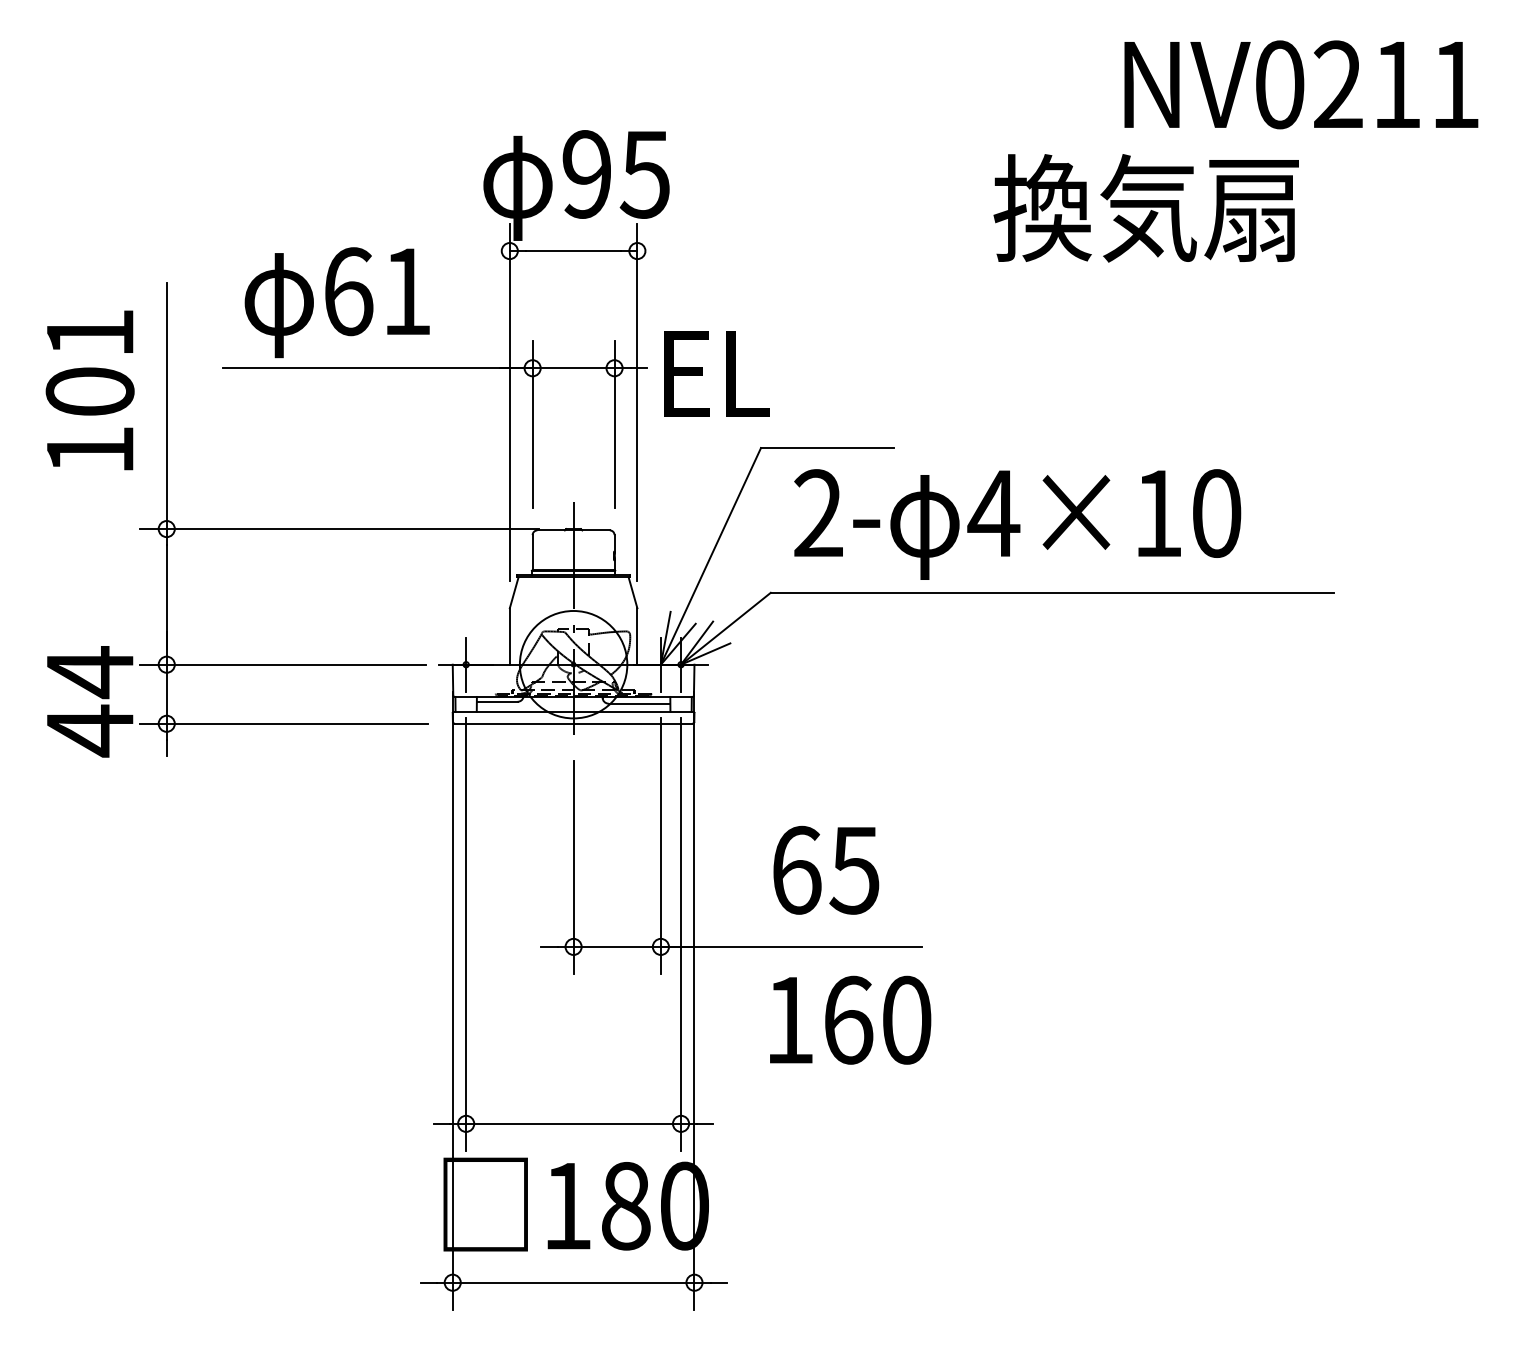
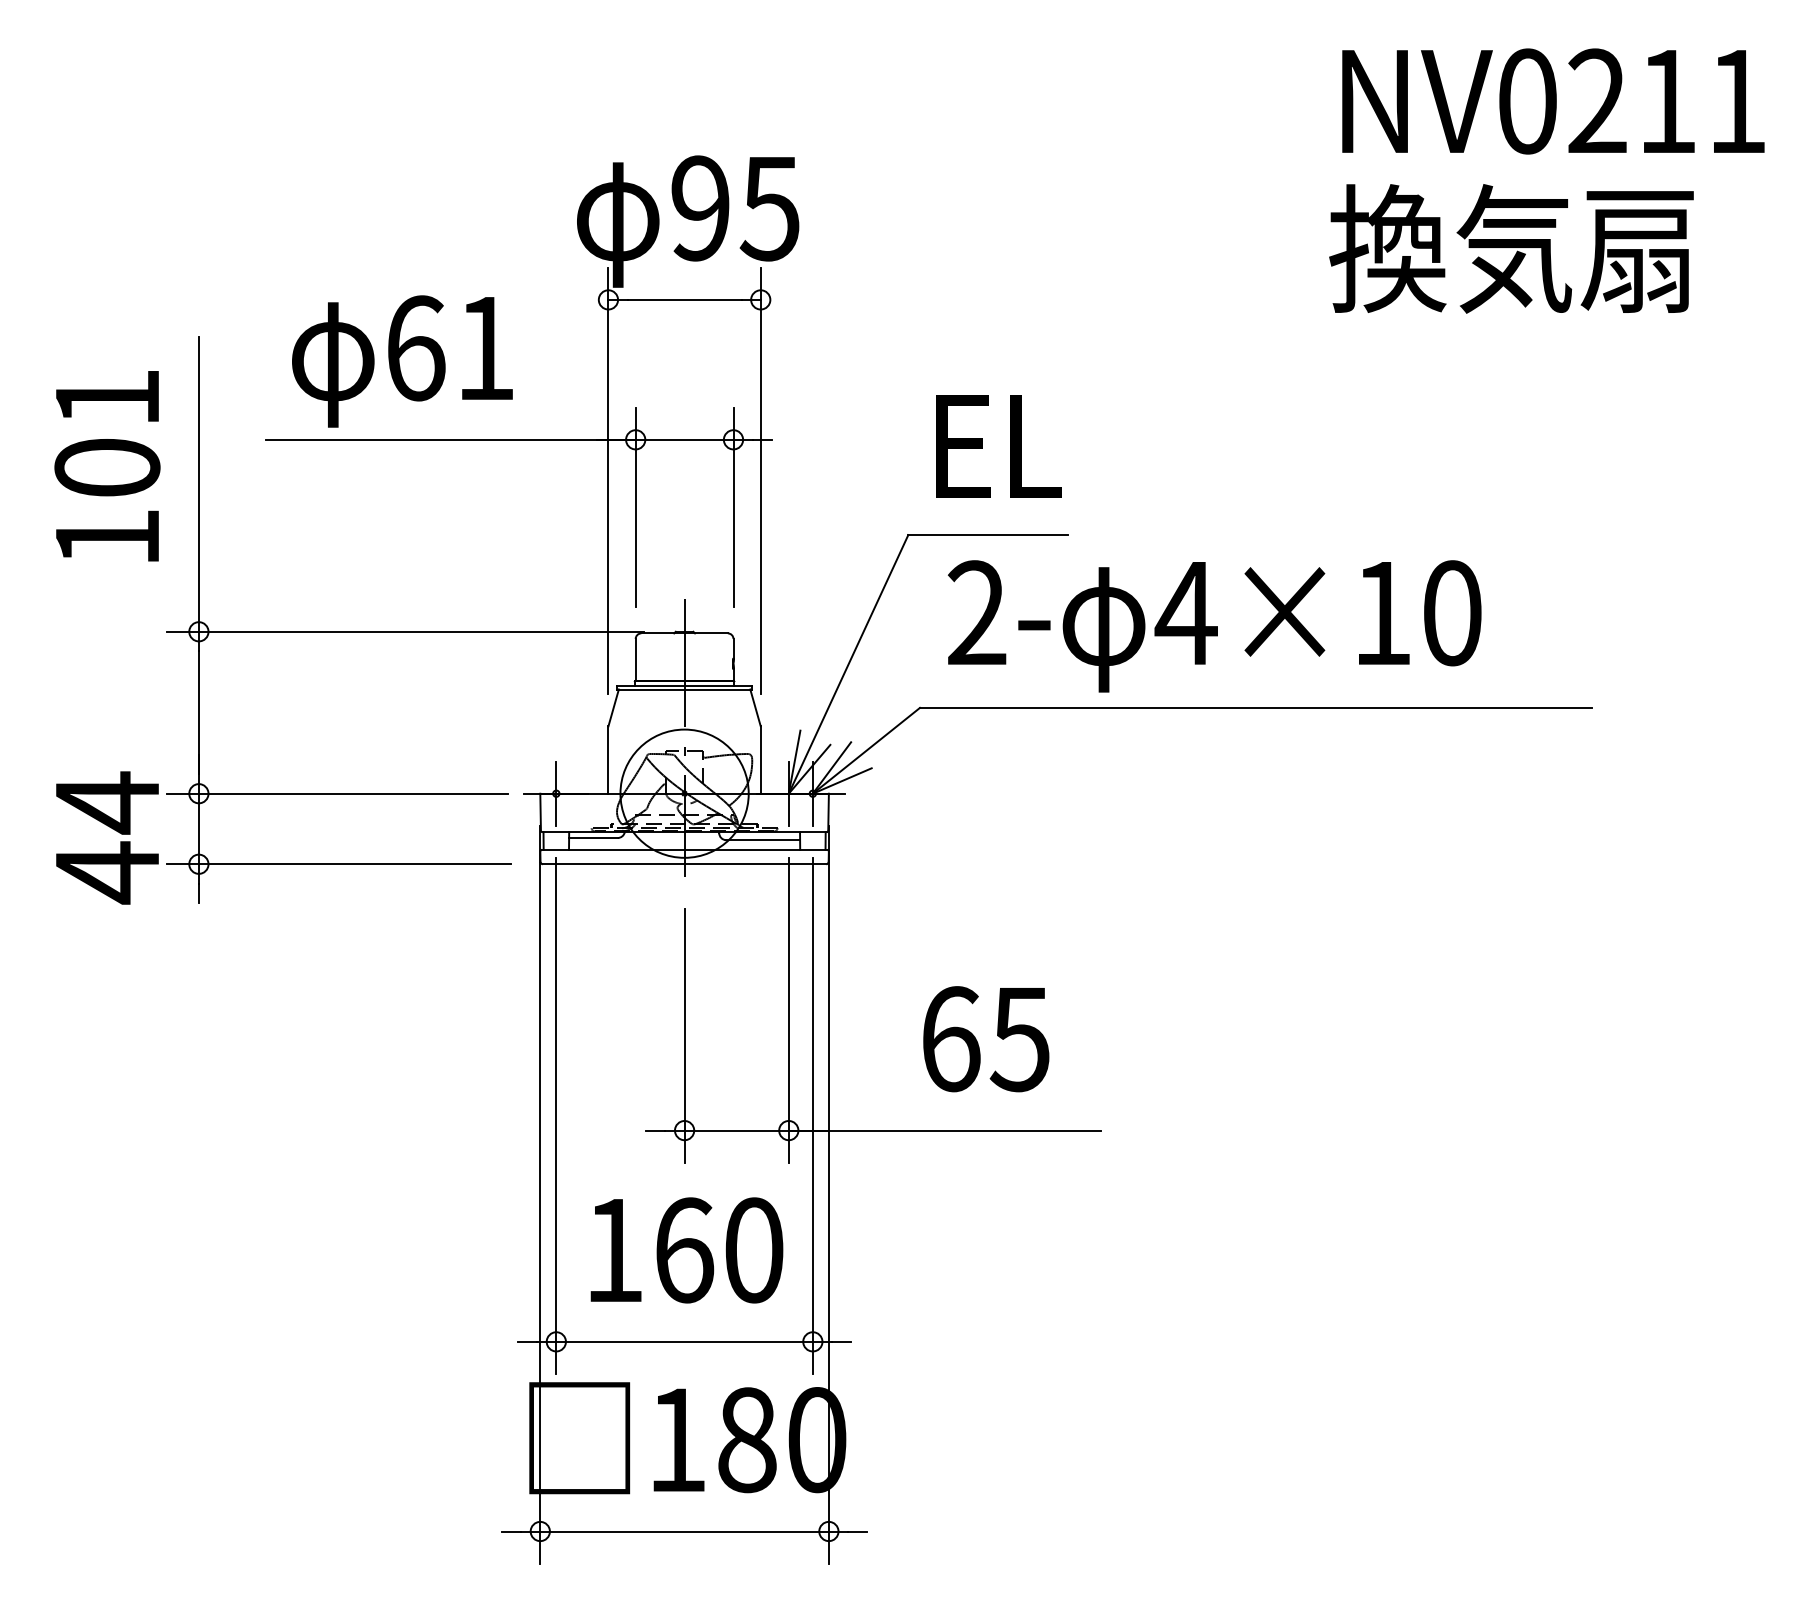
text: (1145, 208) -> (1510, 249), moved
text: (716, 373) -> (998, 446), moved
text: (850, 1019) -> (686, 1249), moved

